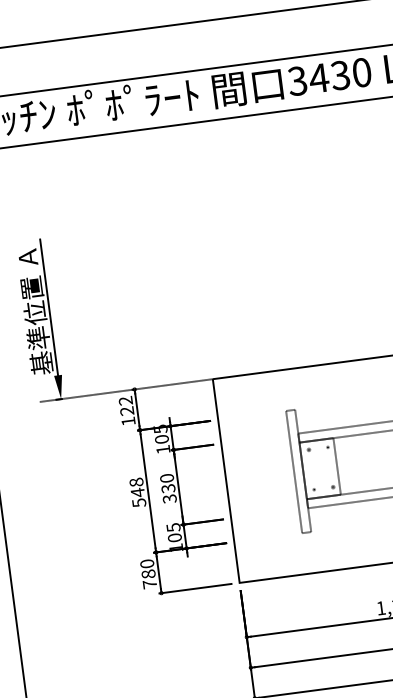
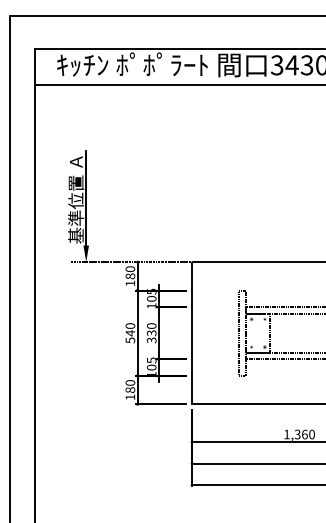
text: (126, 405) -> (130, 272), 122 -> 180
text: (136, 481) -> (130, 325), 548 -> 540
text: (150, 584) -> (130, 397), 780 -> 180

